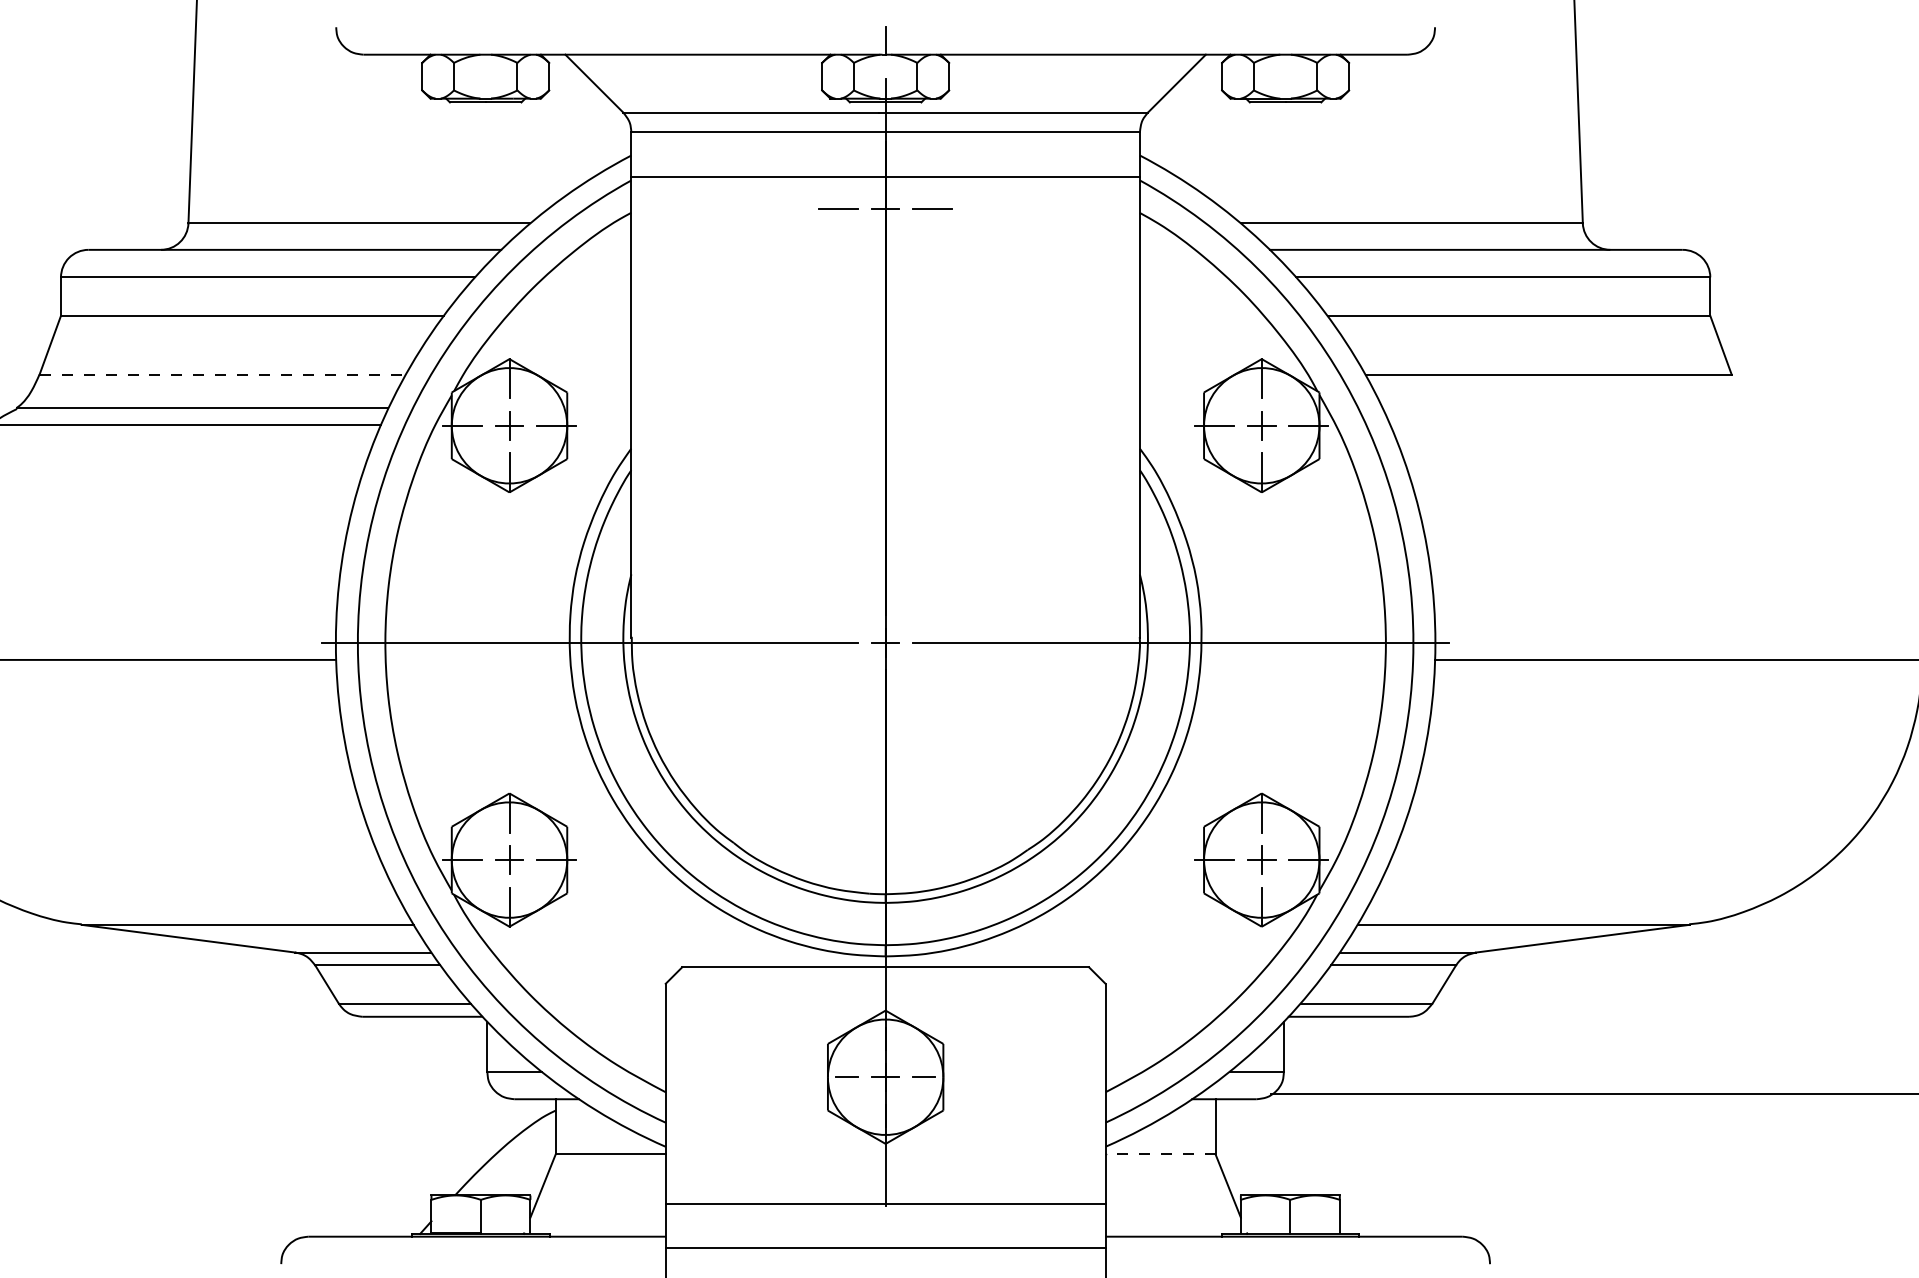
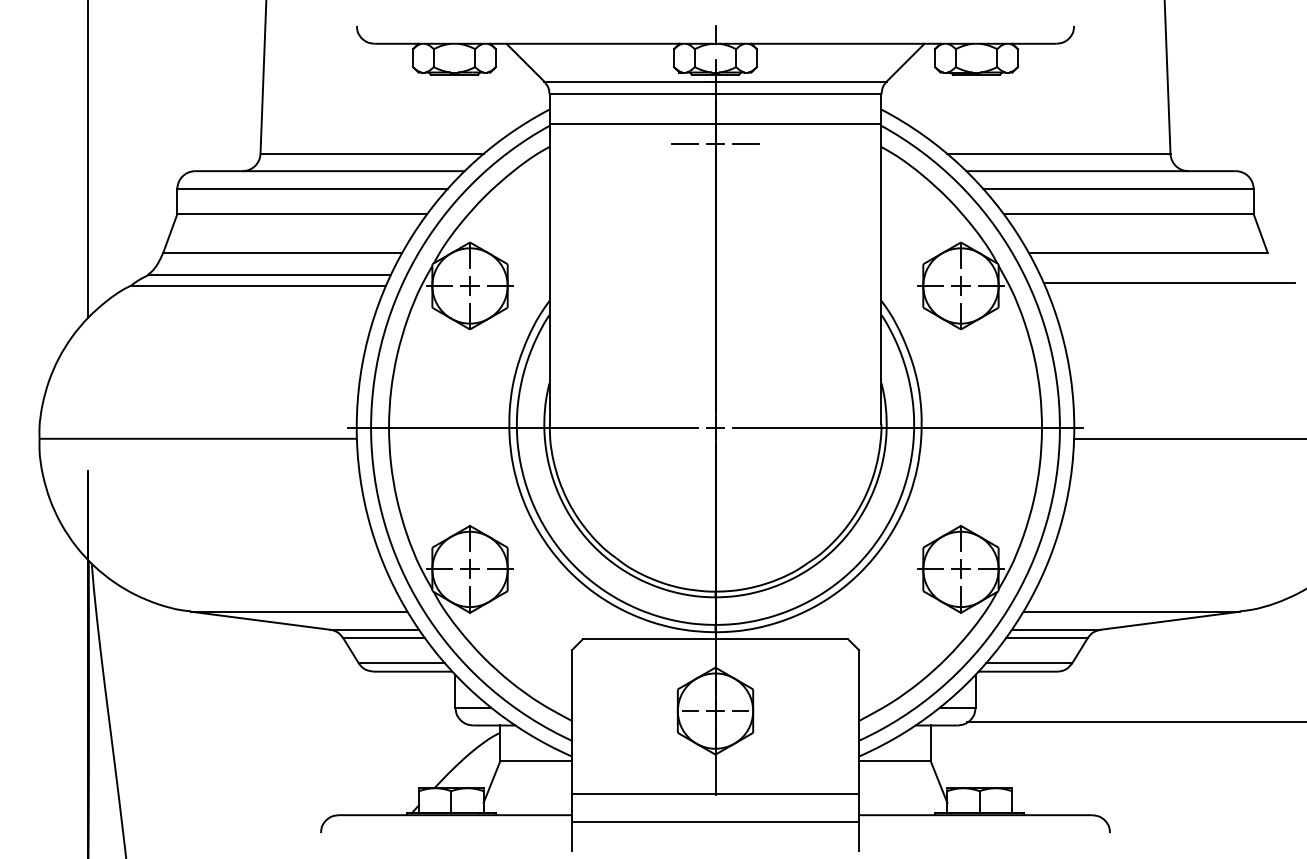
line: (223, 374) -> (283, 252), dashed -> solid
line: (1579, 420) -> (1168, 282), added
line: (1159, 1154) -> (894, 761), dashed -> solid

